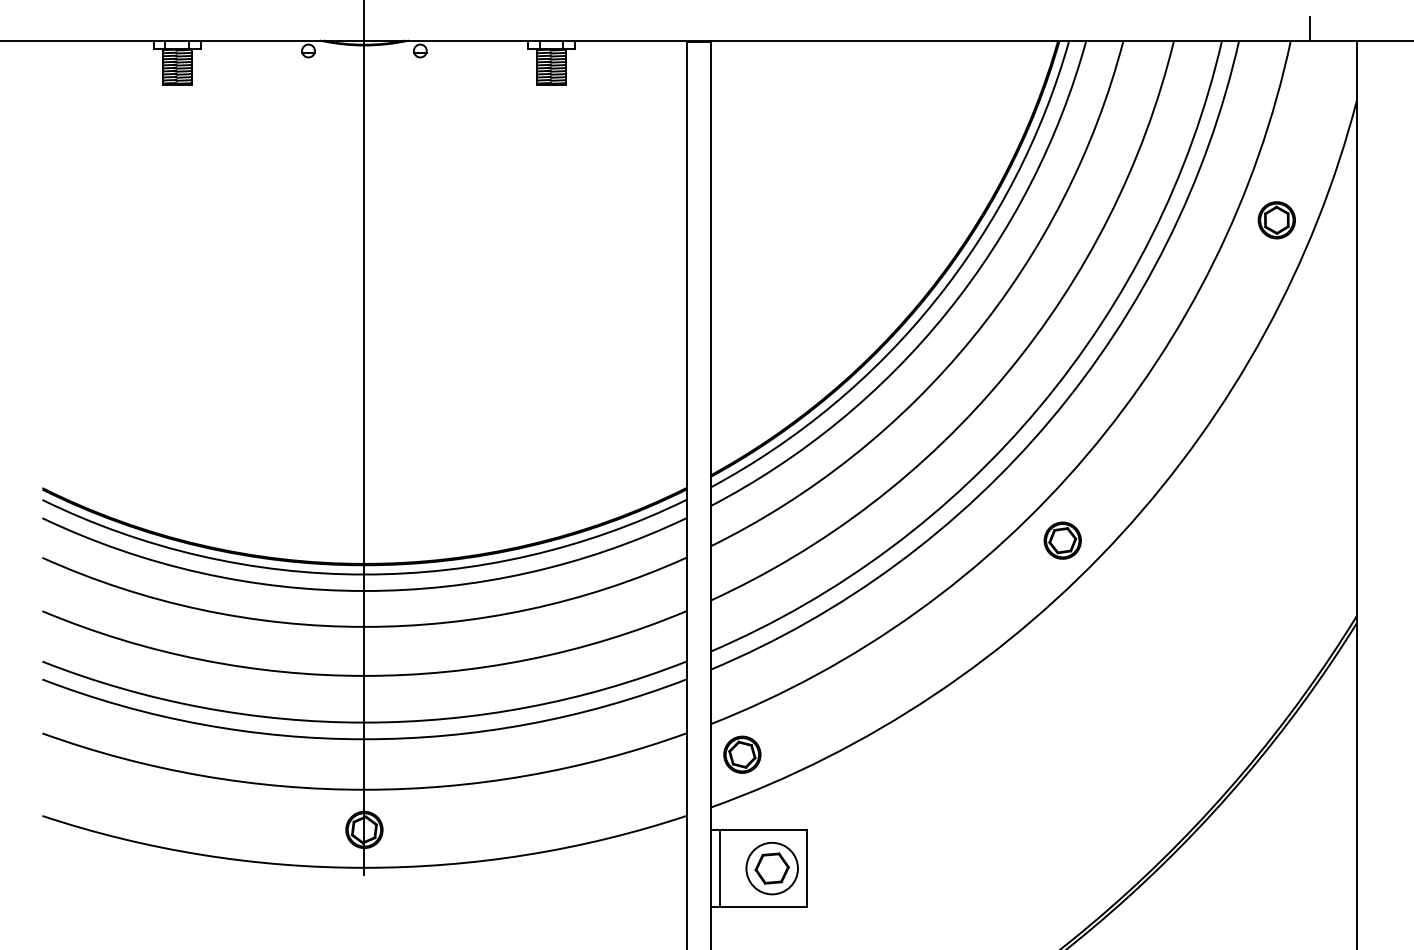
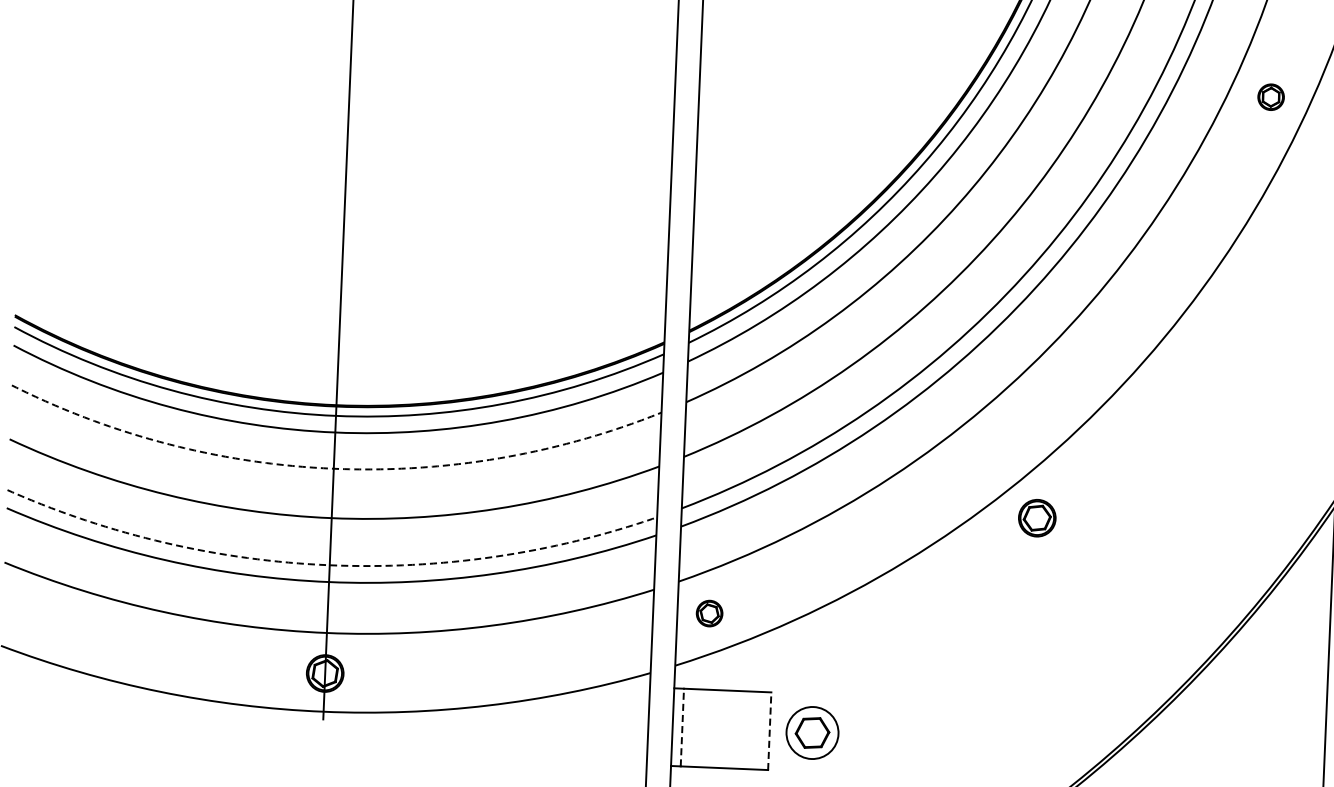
part: (1276, 220) -> (1270, 97), size x0.7
part: (1062, 540) -> (1037, 518), moved
arc: (364, 626) -> (333, 468), solid -> dashed
arc: (364, 722) -> (329, 565), solid -> dashed
part: (742, 754) -> (709, 613), size x0.7
line: (720, 868) -> (682, 727), solid -> dashed
part: (771, 868) -> (811, 732), moved
line: (806, 868) -> (769, 731), solid -> dashed

